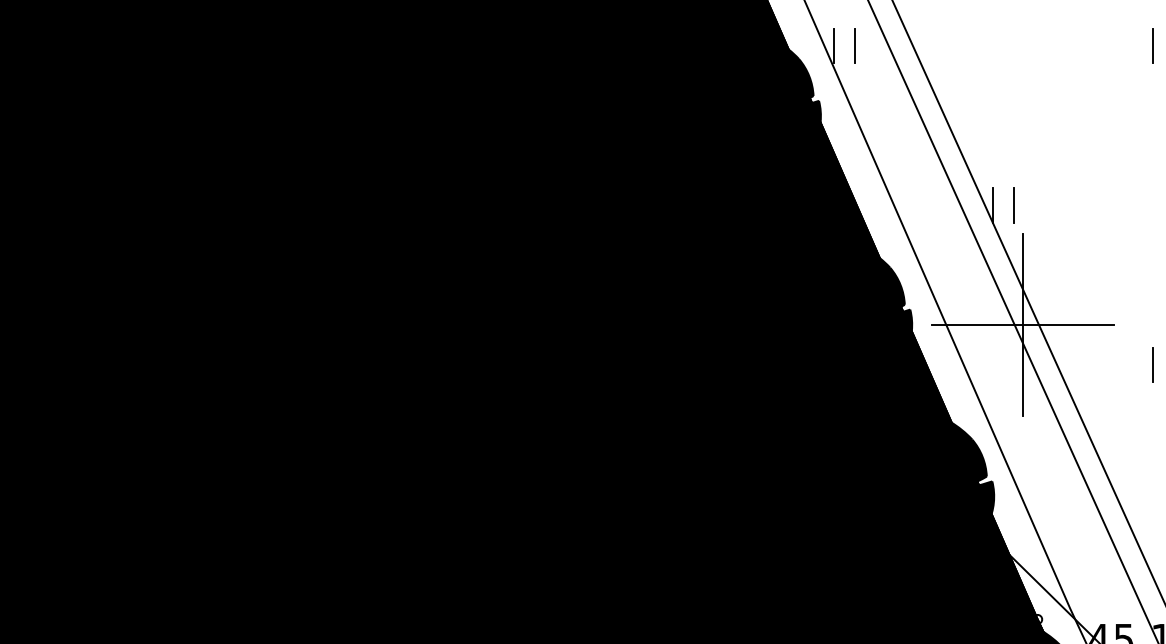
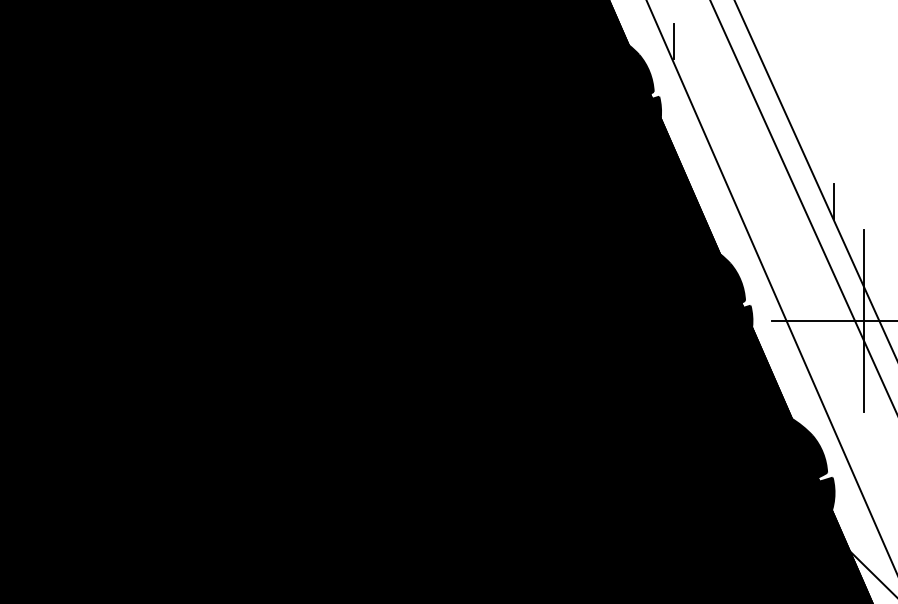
line: (854, 45) -> (694, 41), removed
line: (1014, 205) -> (854, 201), removed

